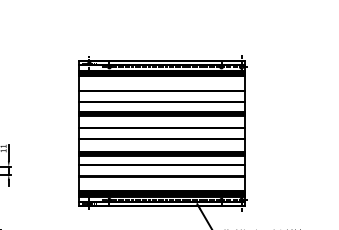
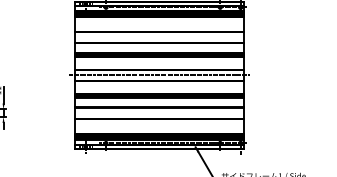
line: (161, 133) -> (159, 75), added

